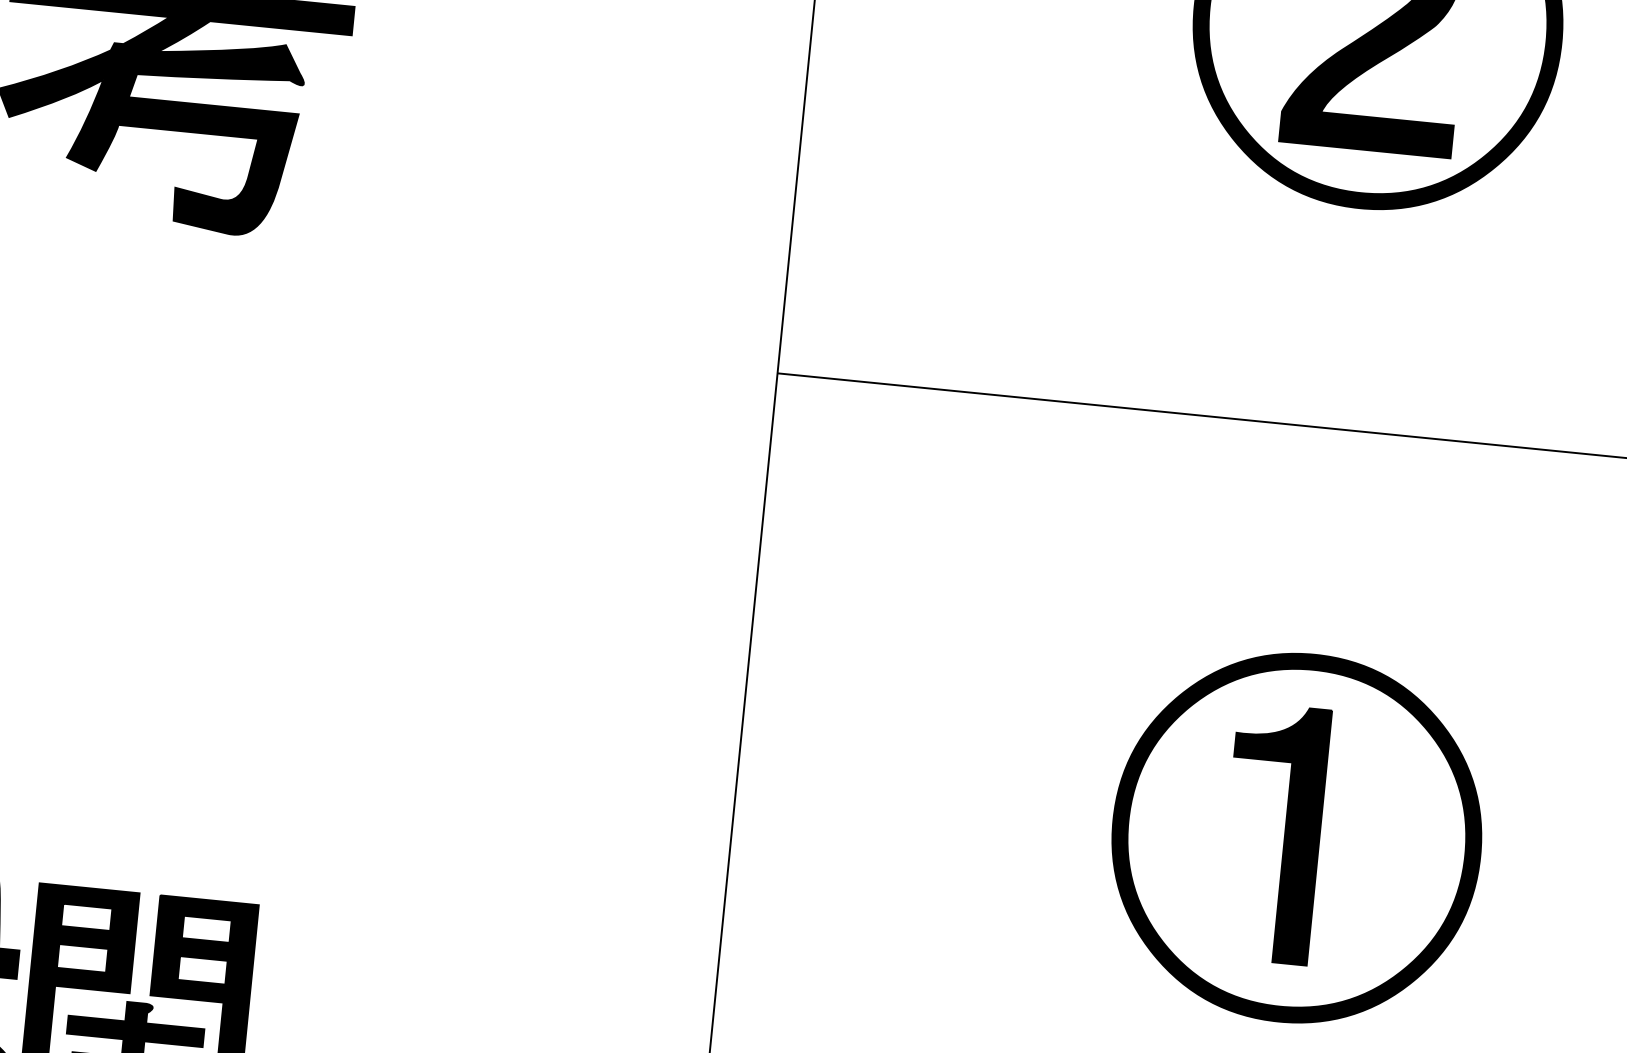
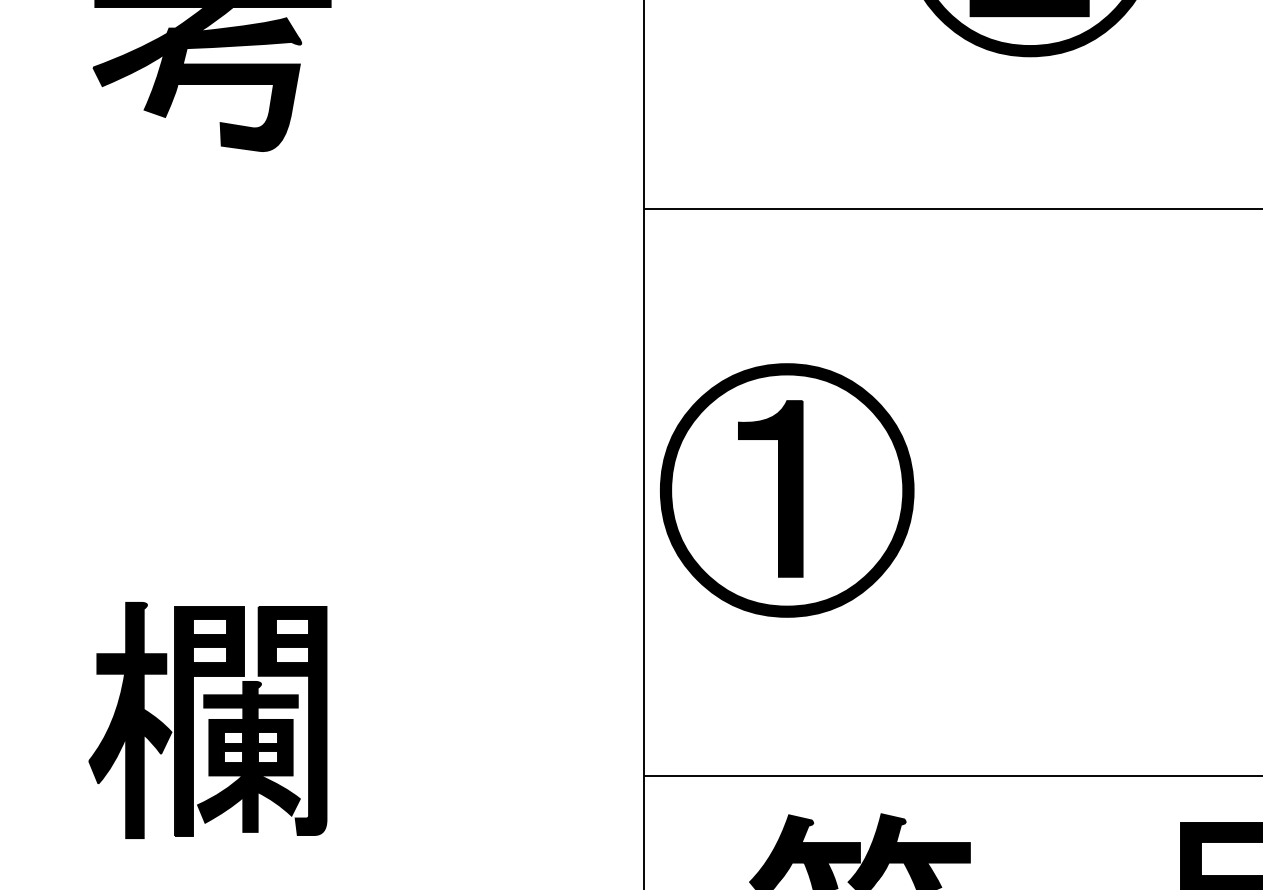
part: (1297, 838) -> (787, 490), moved

